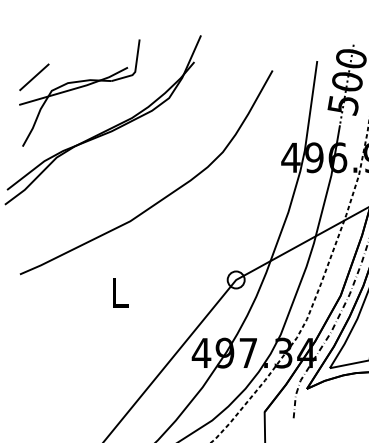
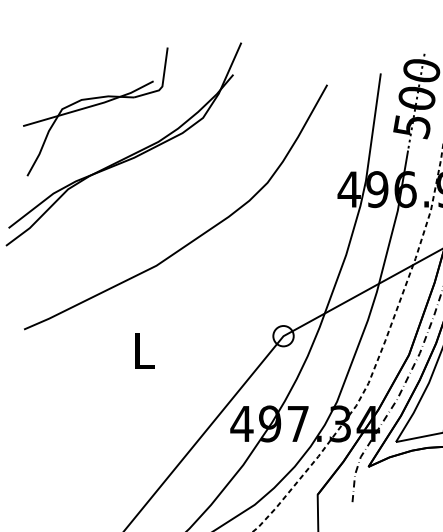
line: (34, 77) -> (41, 93), removed

